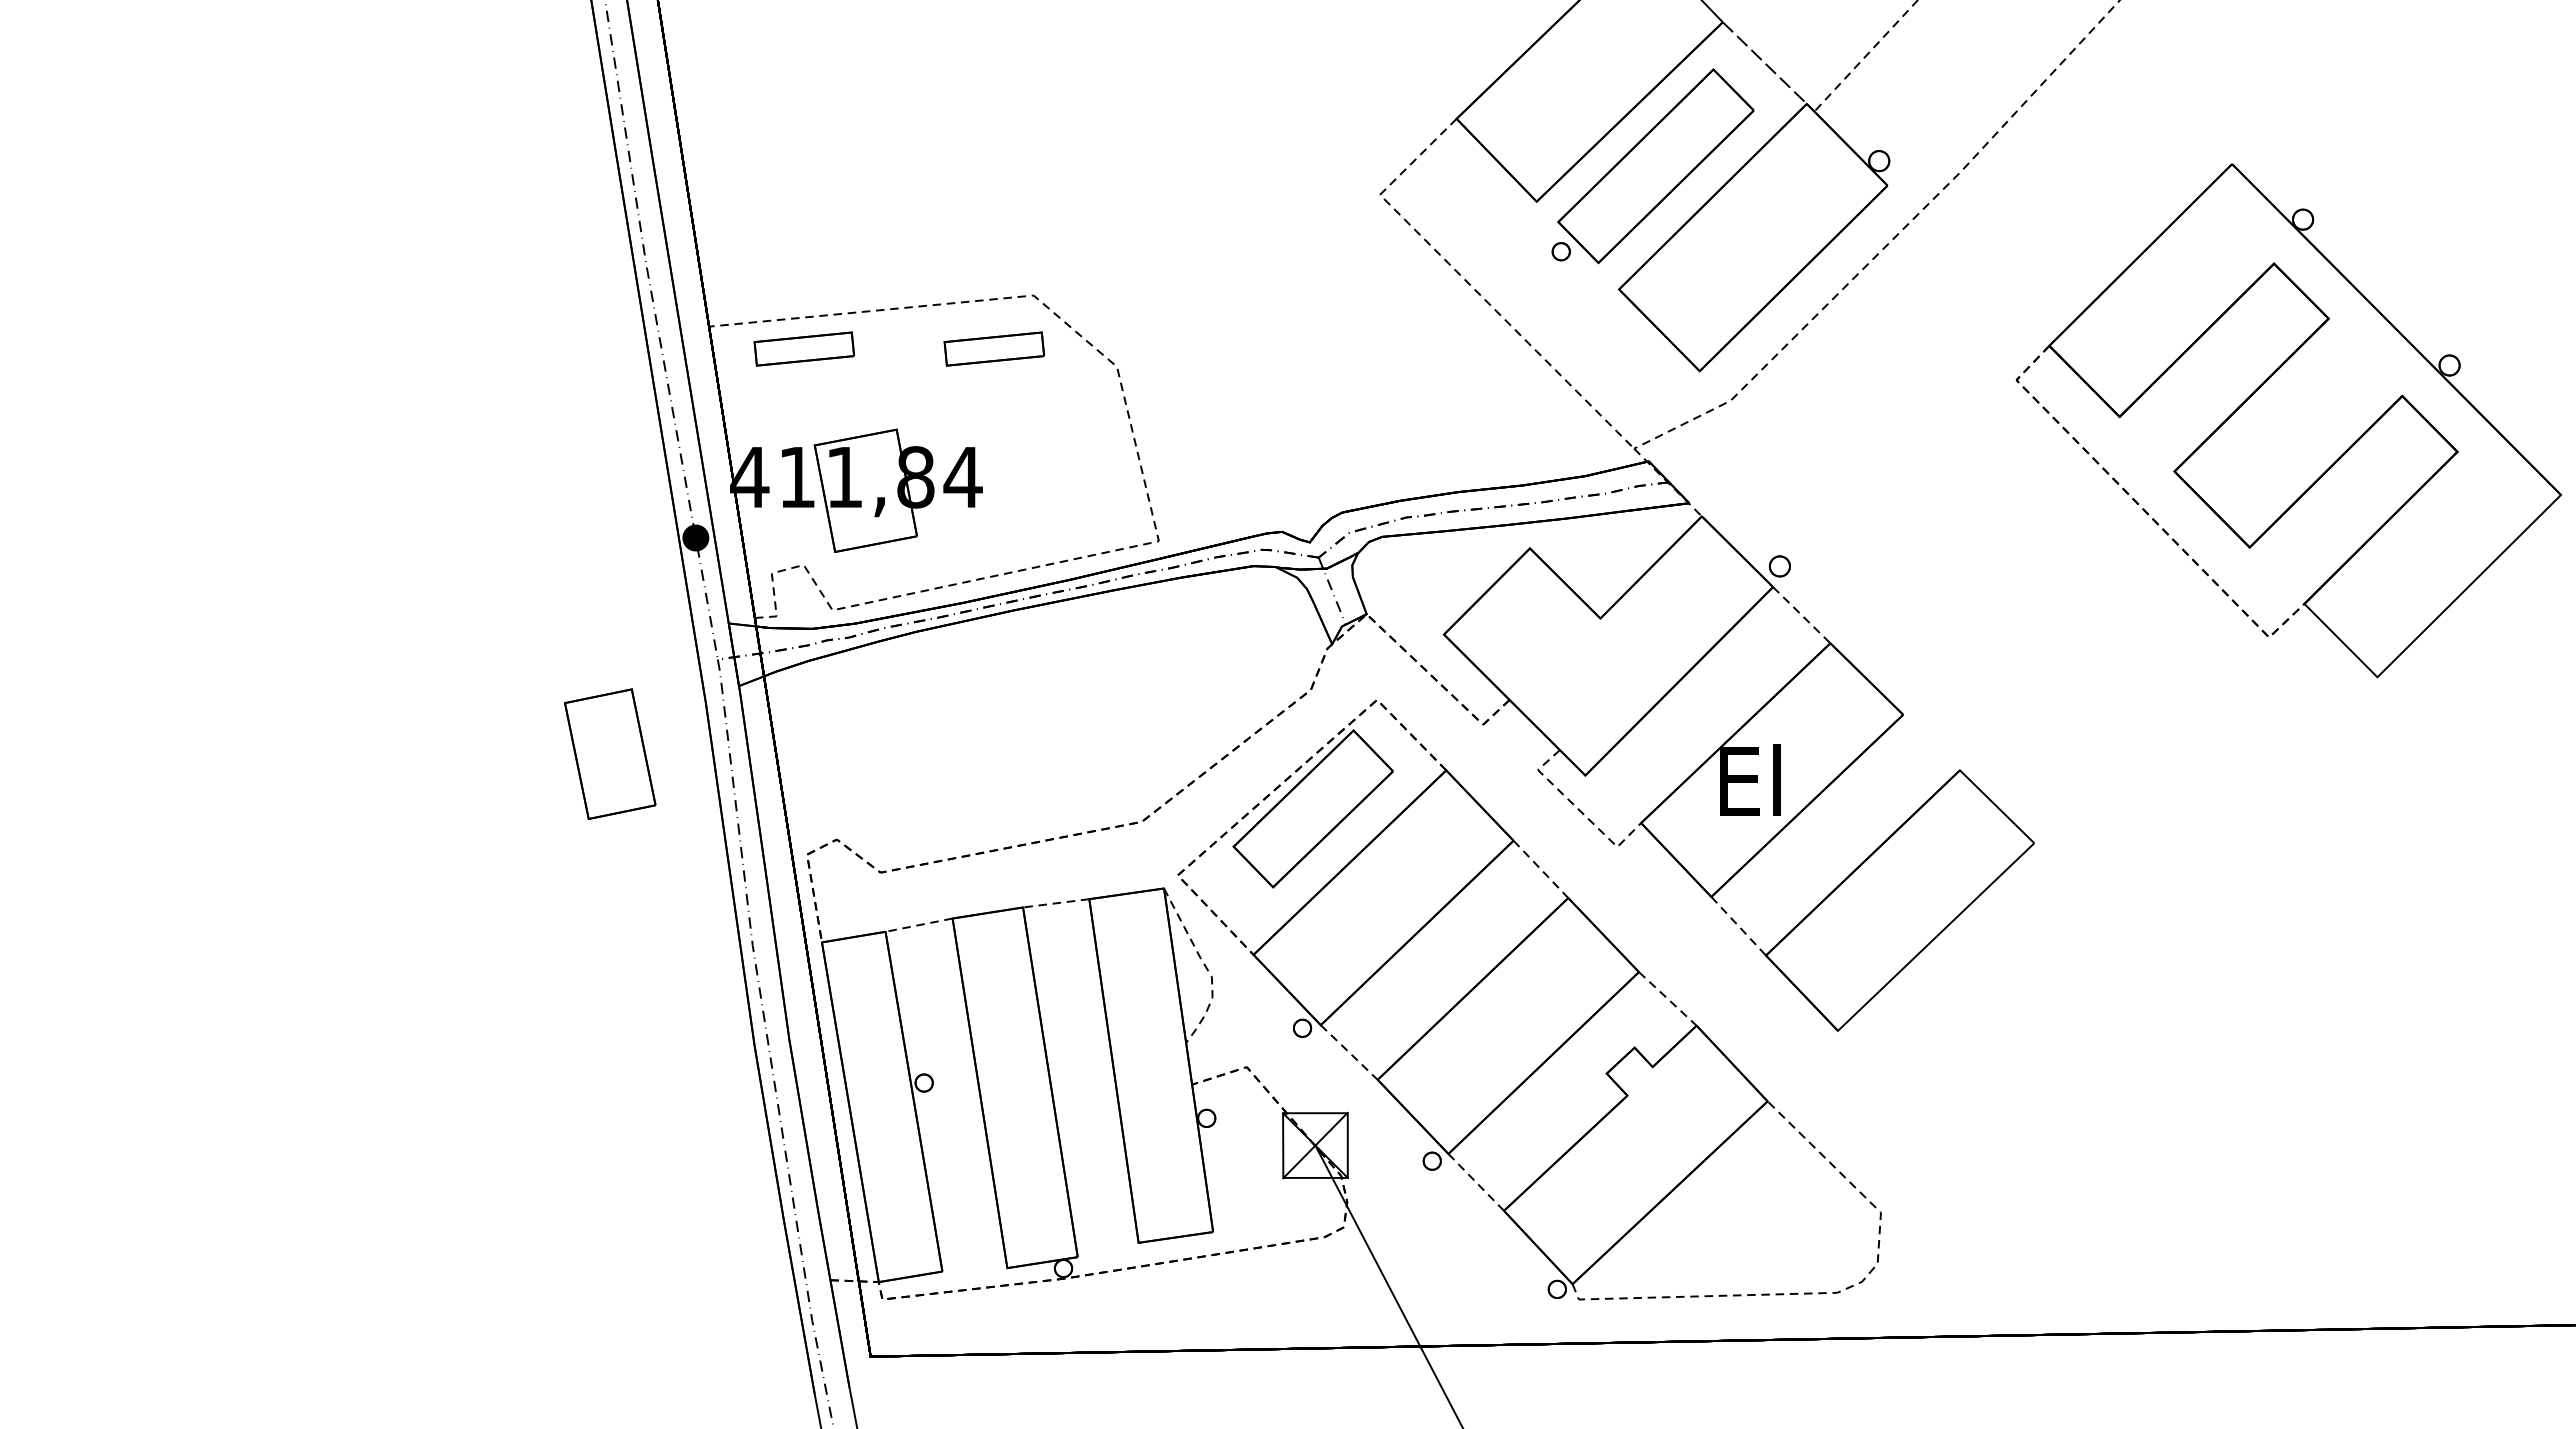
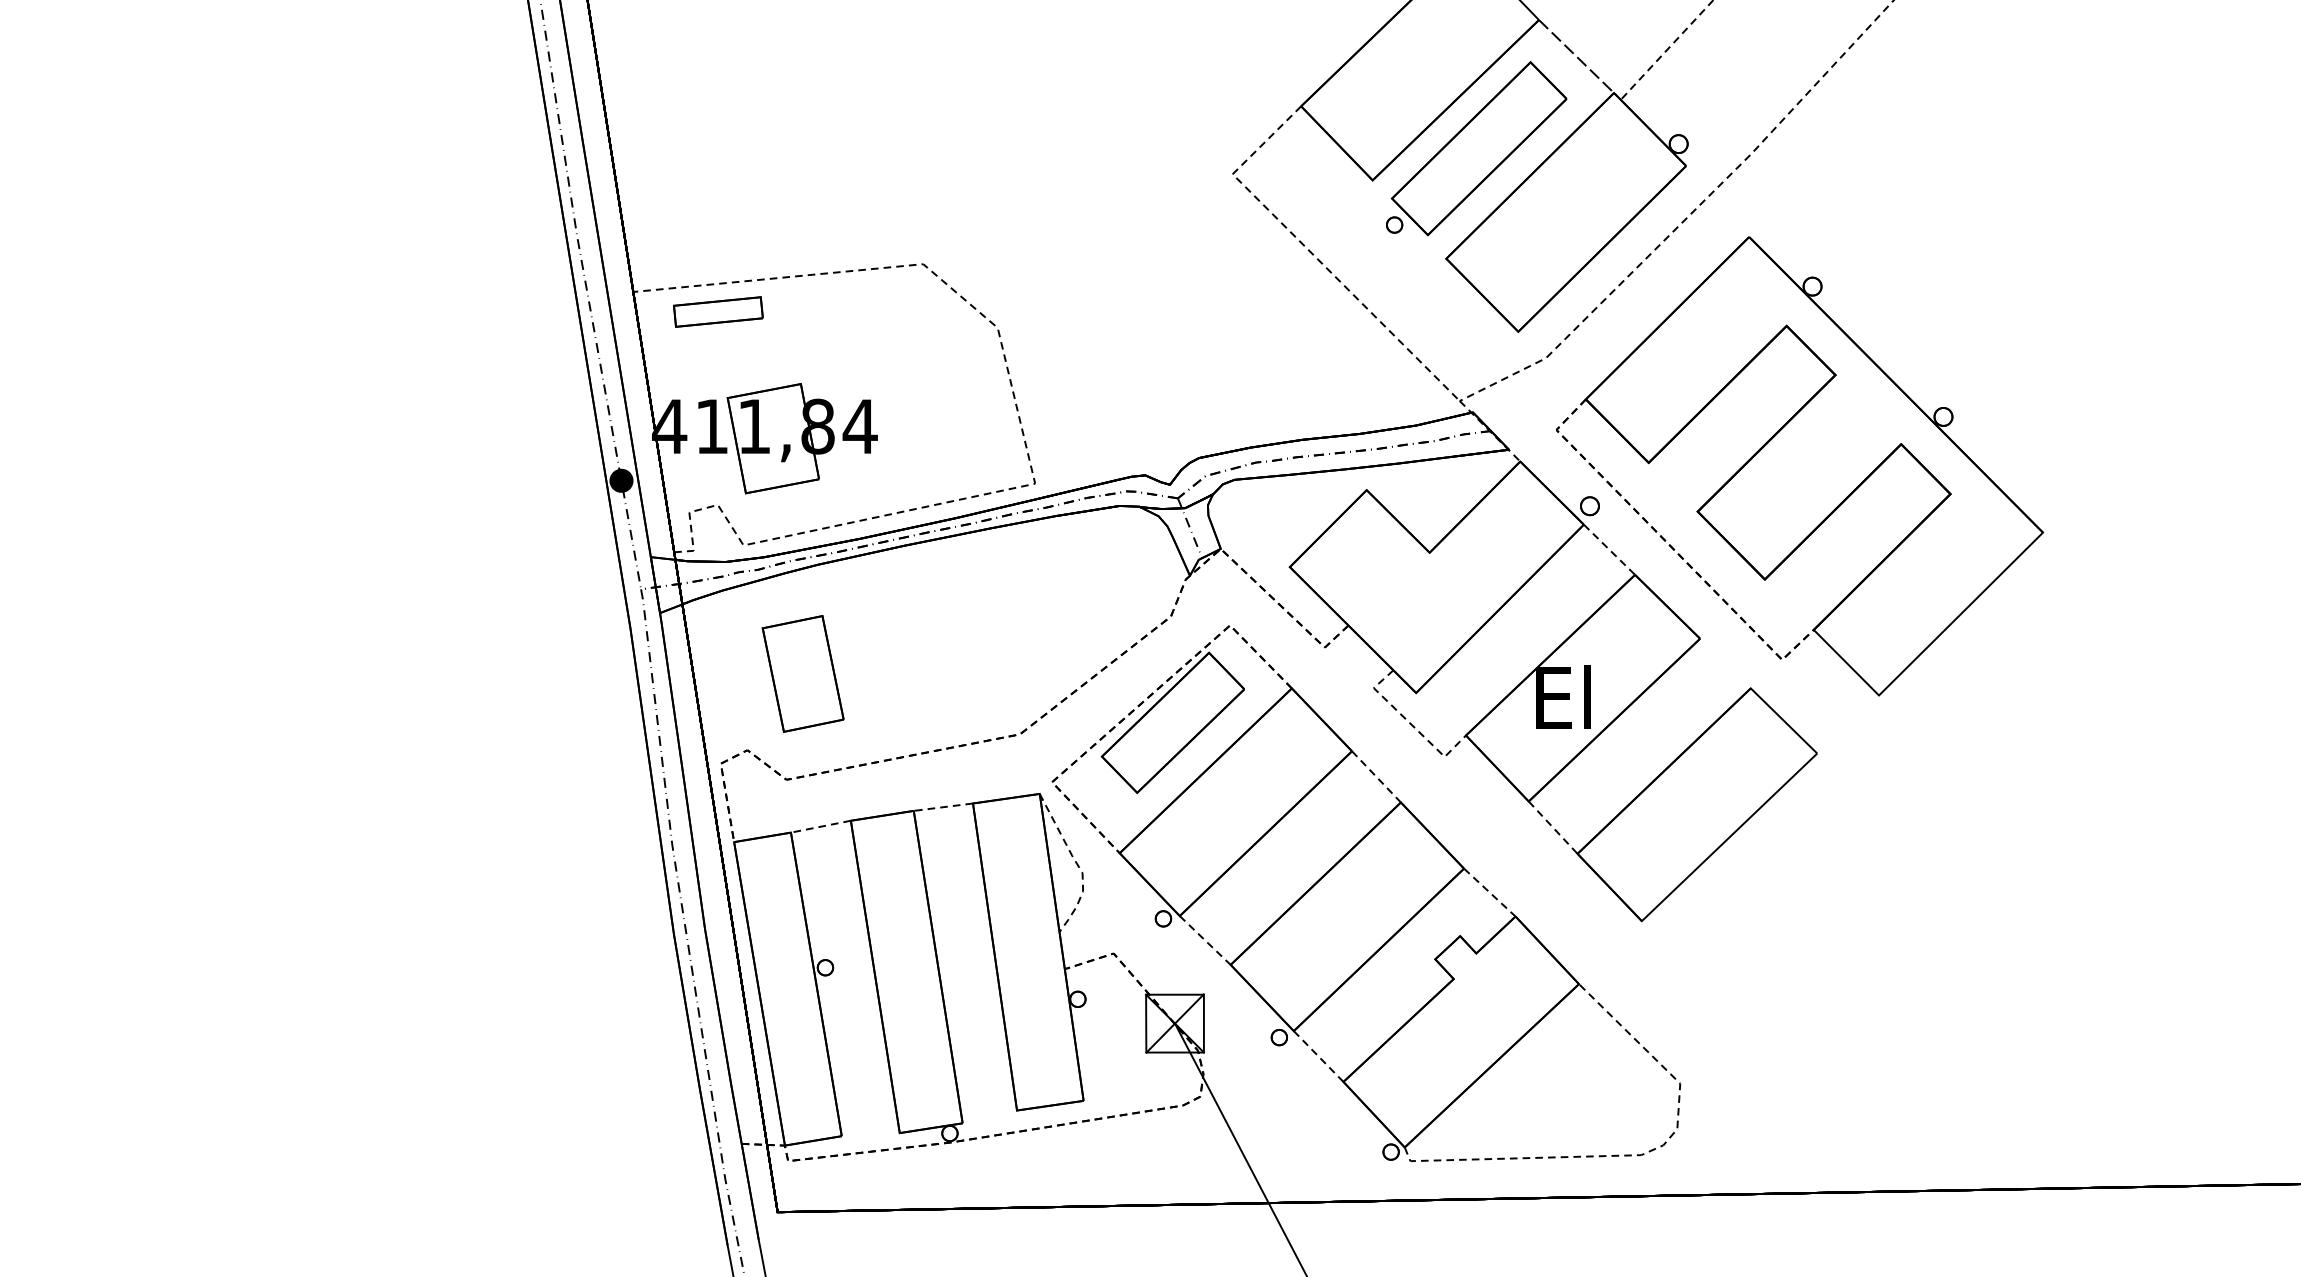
part: (994, 348) -> (888, 311), removed
part: (2288, 420) -> (1799, 466), moved
part: (610, 753) -> (803, 673), moved

